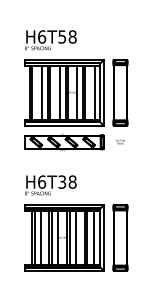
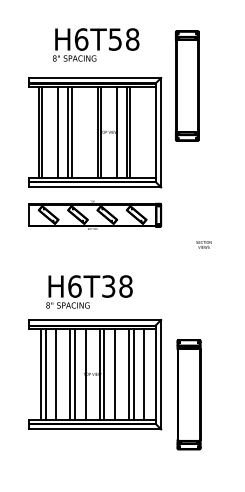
text: (50, 40) -> (95, 45), moved
line: (59, 92) -> (87, 132), removed
line: (94, 92) -> (145, 132), removed
part: (120, 92) -> (187, 85), moved
text: (120, 141) -> (204, 243), moved
text: (50, 185) -> (89, 292), moved
part: (120, 237) -> (189, 393), moved

